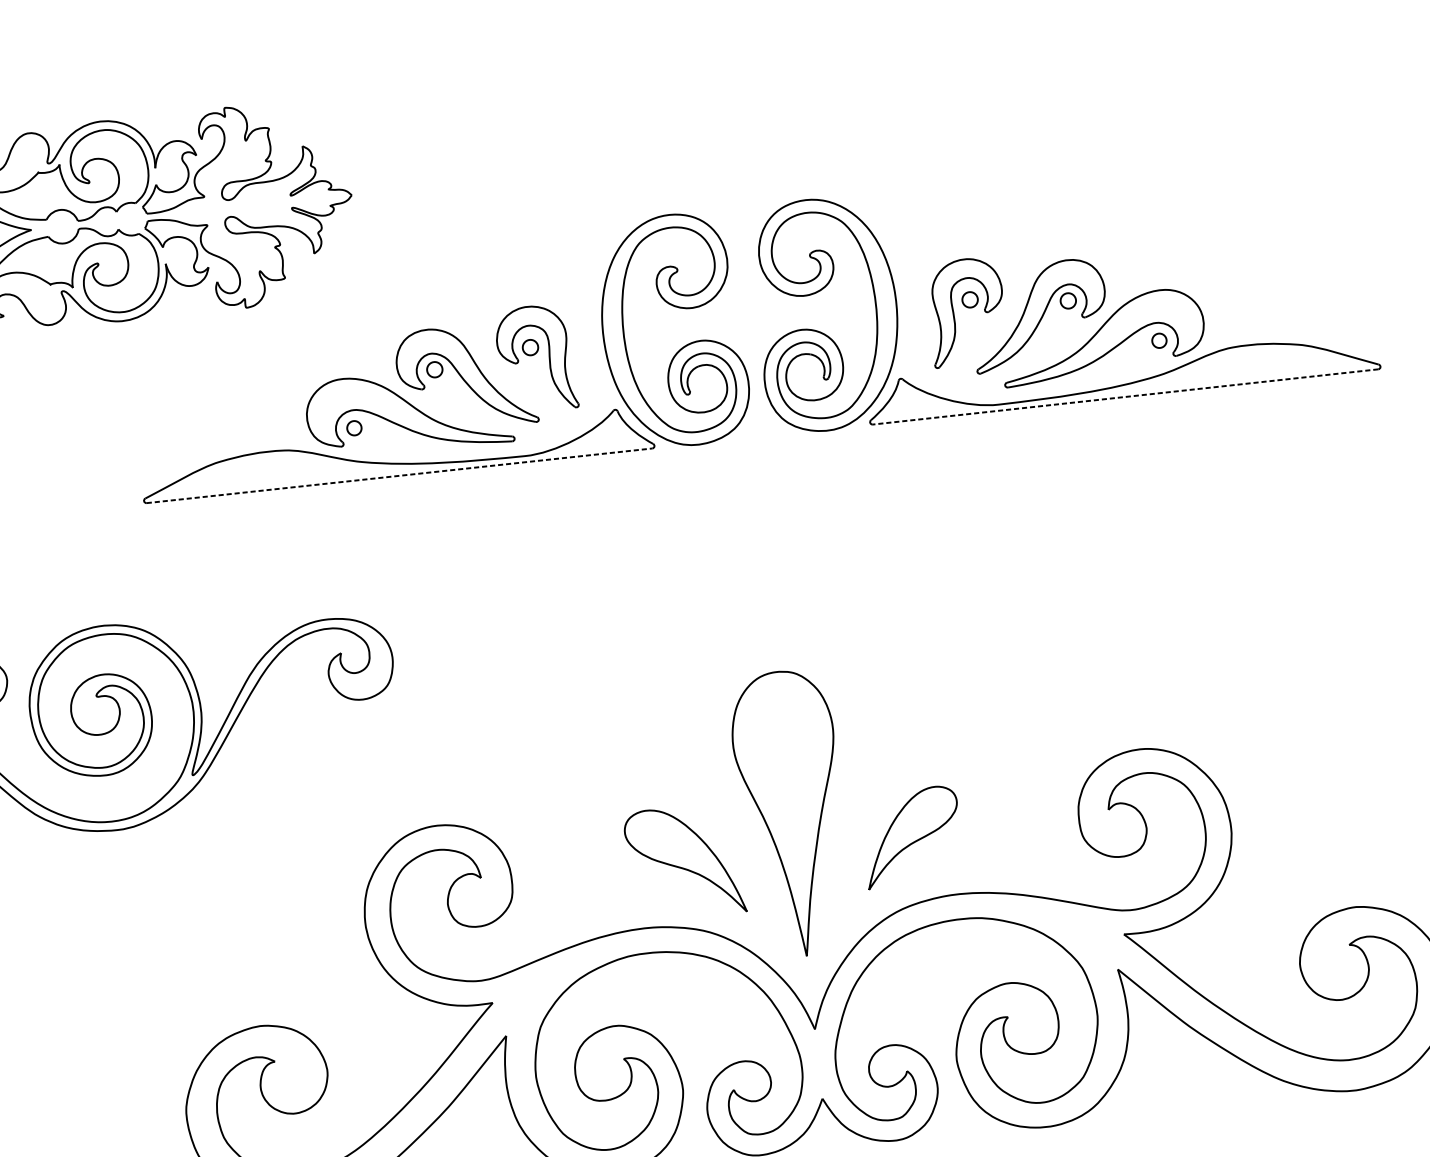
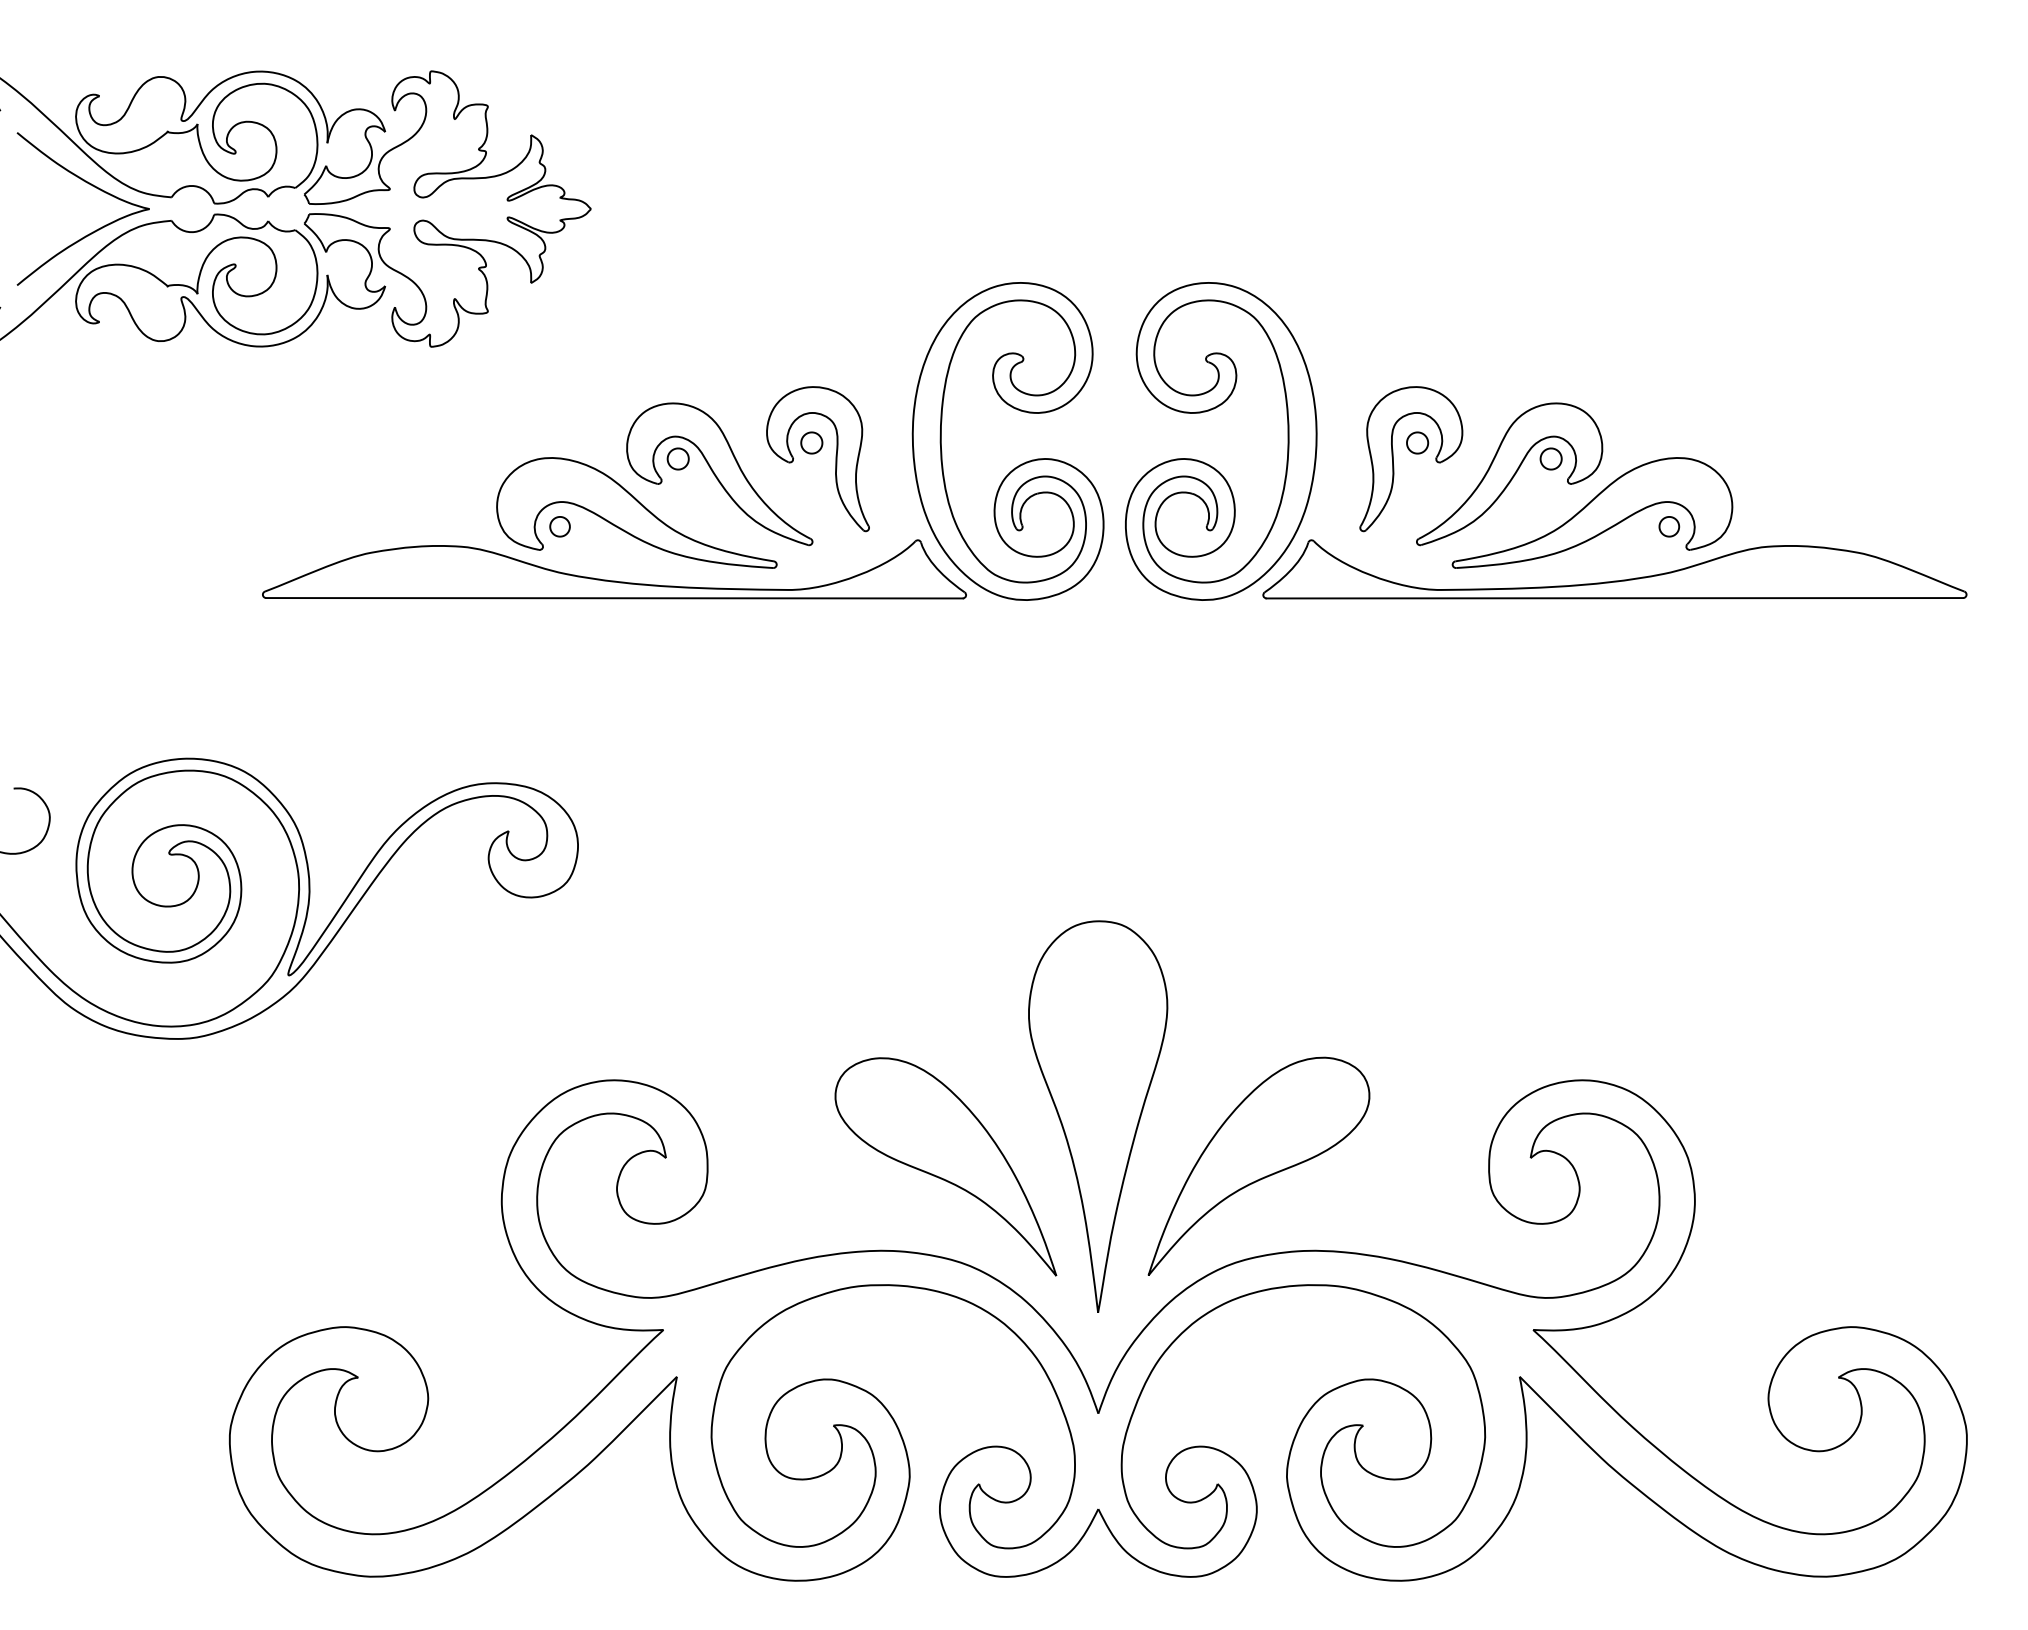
line: (1125, 397) -> (1614, 598), dashed -> solid
line: (400, 475) -> (615, 598), dashed -> solid
part: (911, 836) -> (1258, 1165), size x1.67
part: (684, 862) -> (945, 1166), size x1.43

